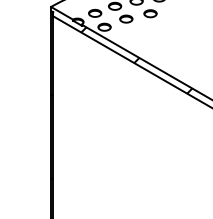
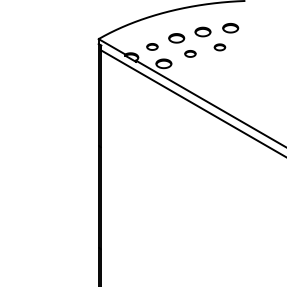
part: (95, 13) -> (152, 46), size x0.7
part: (150, 13) -> (219, 47), size x0.7
part: (126, 18) -> (190, 53), size x0.7
hatch: (136, 59) -> (202, 103), removed

